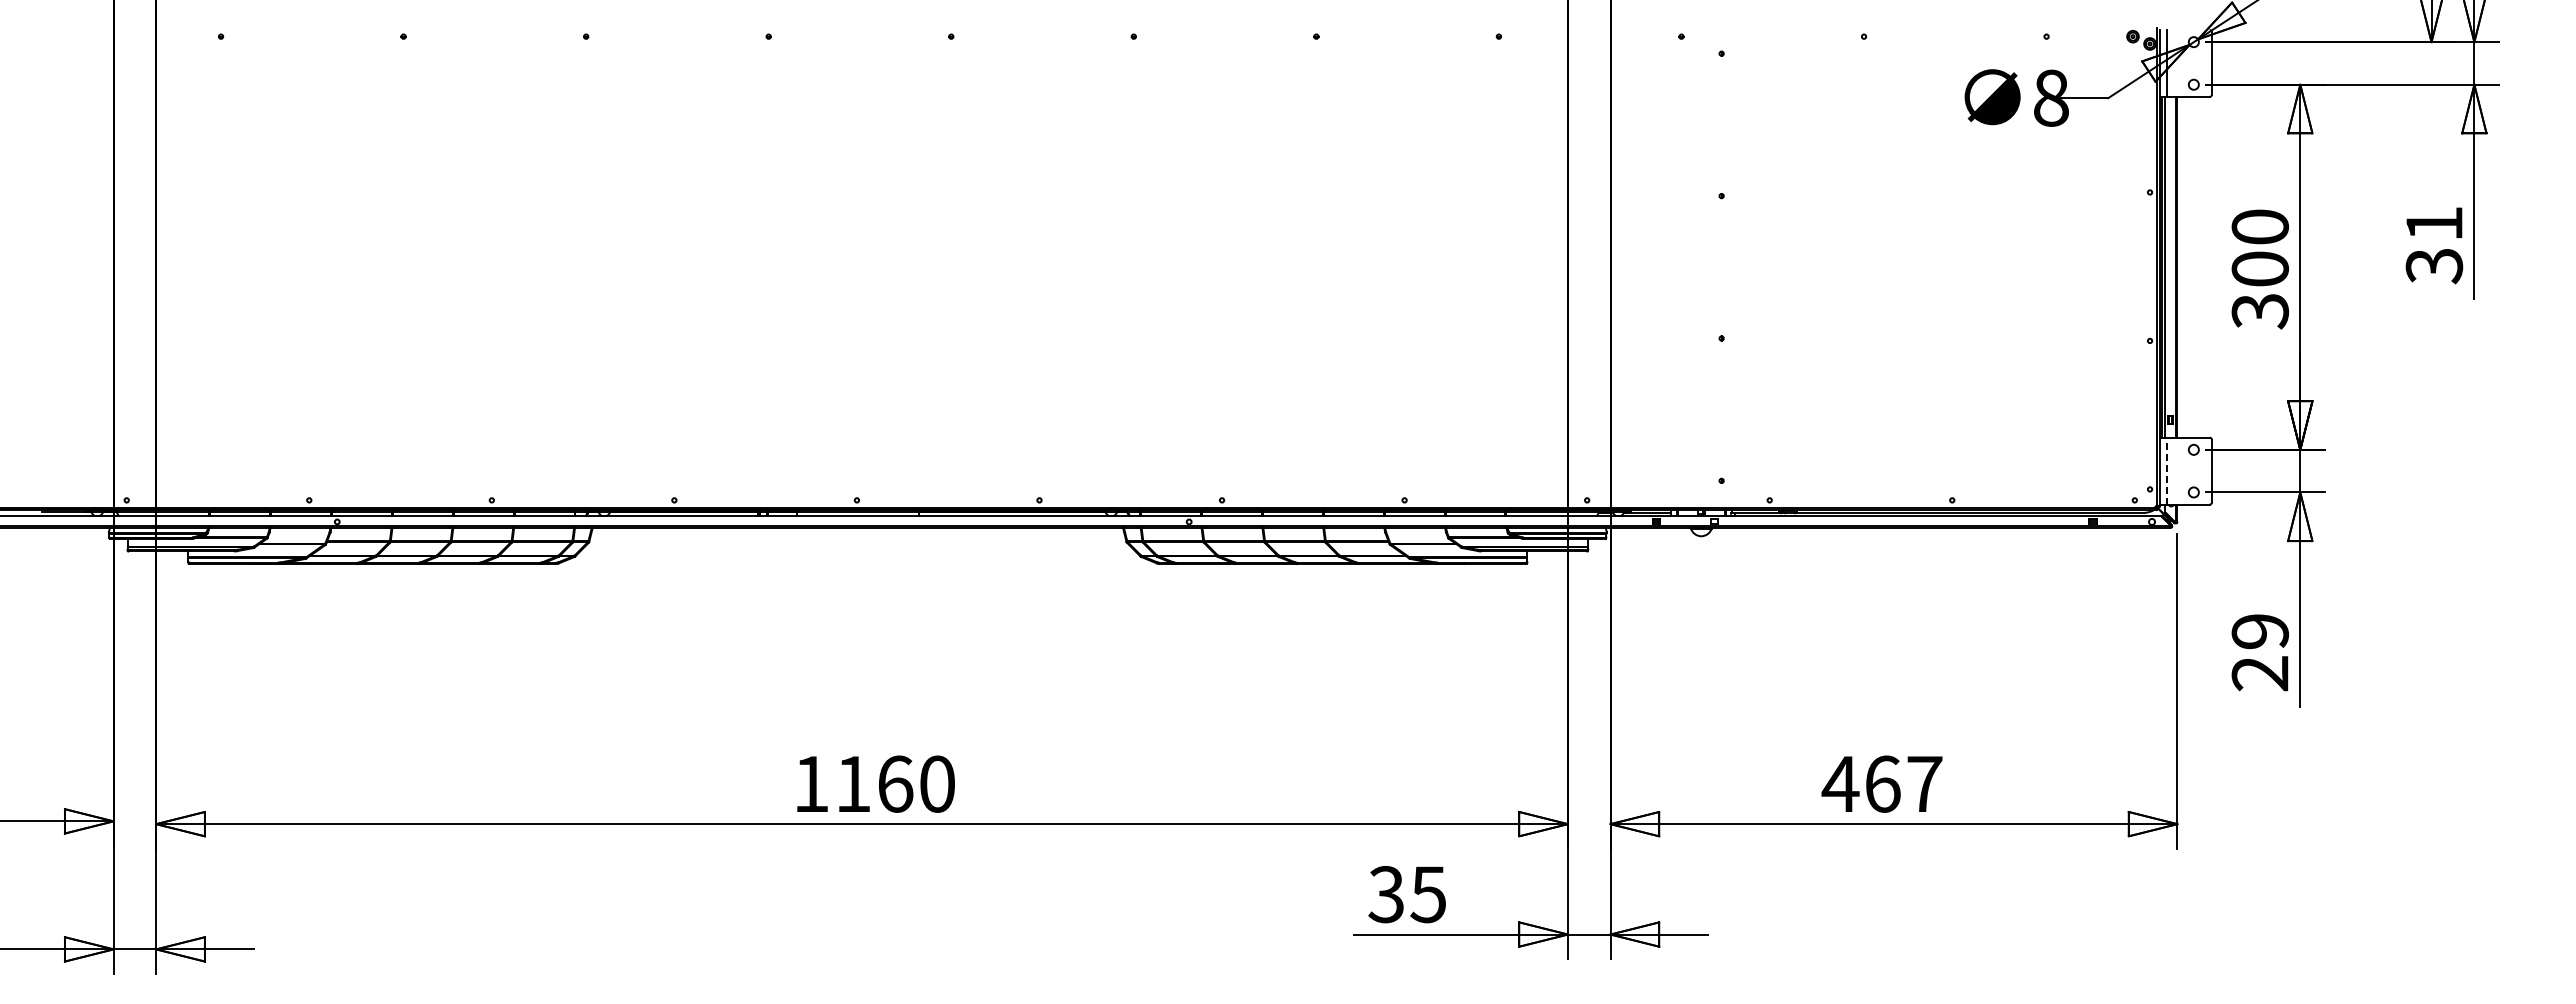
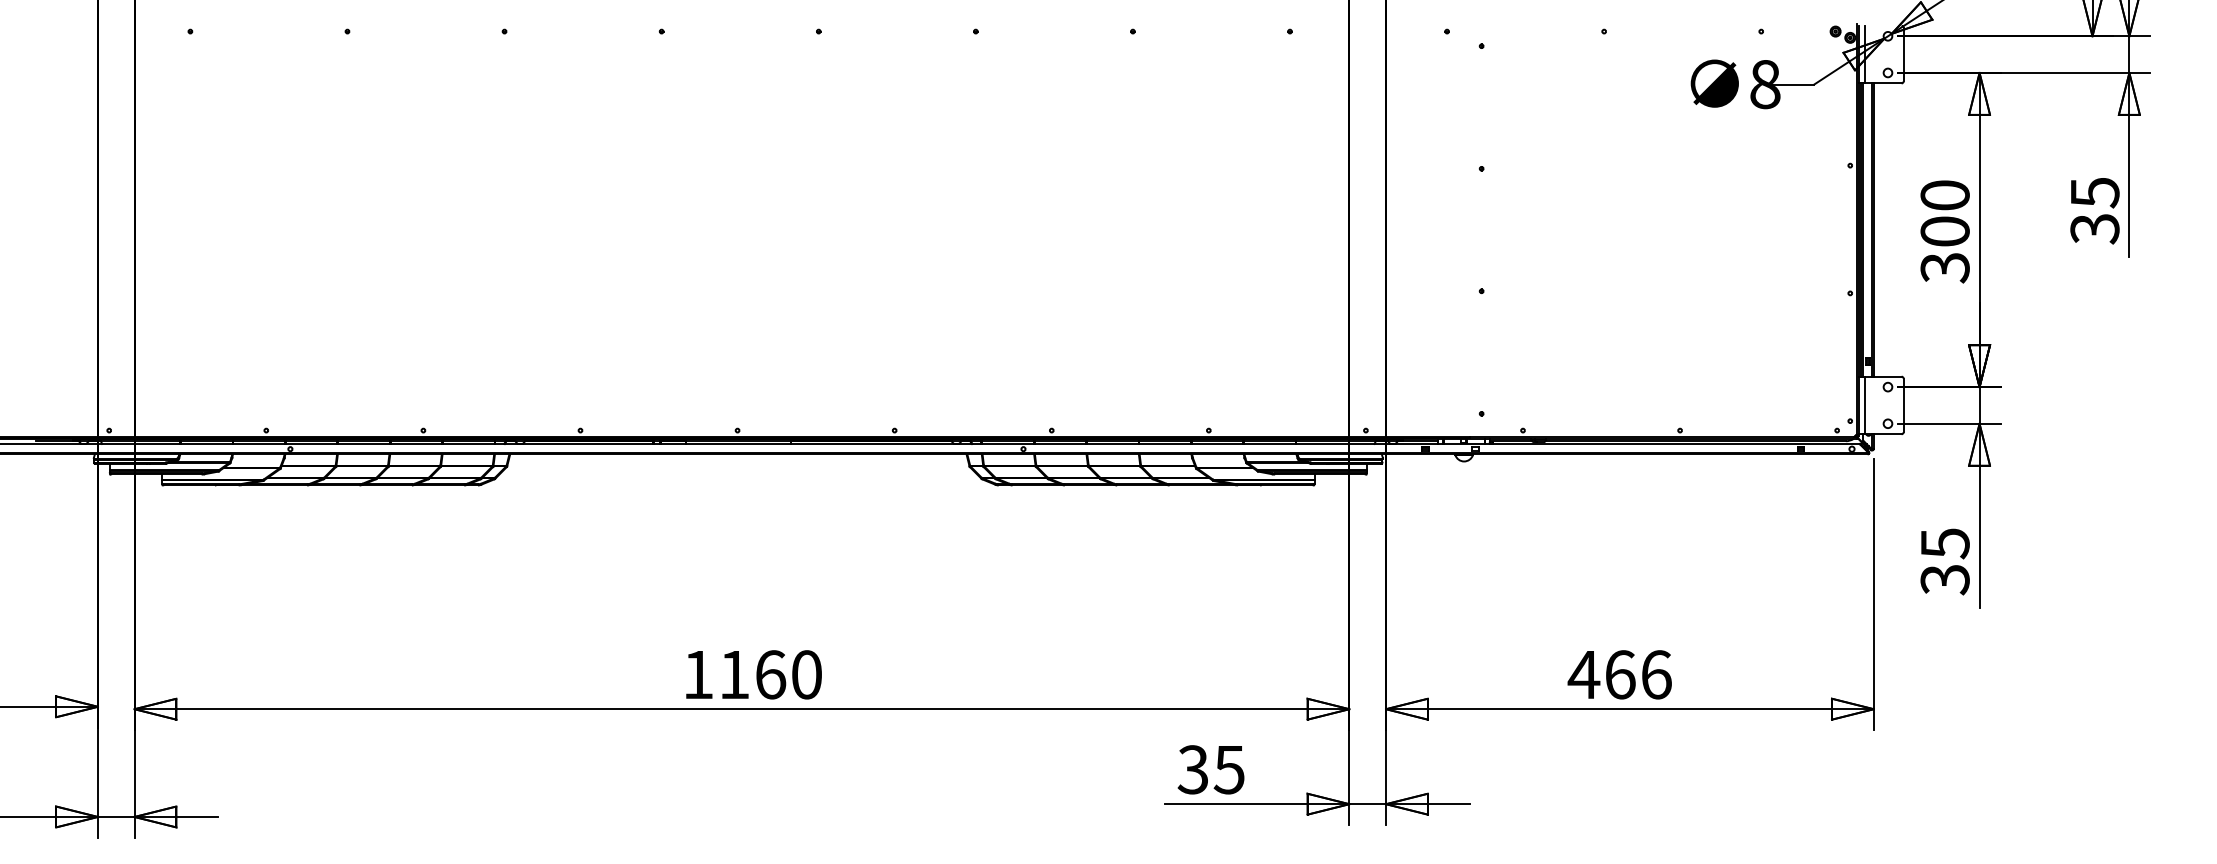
text: (2434, 224) -> (2095, 193), 31 -> 35
line: (2167, 470) -> (1865, 404), dashed -> solid
text: (2260, 653) -> (1945, 562), 29 -> 35
text: (1924, 783) -> (1656, 674), 467 -> 466

